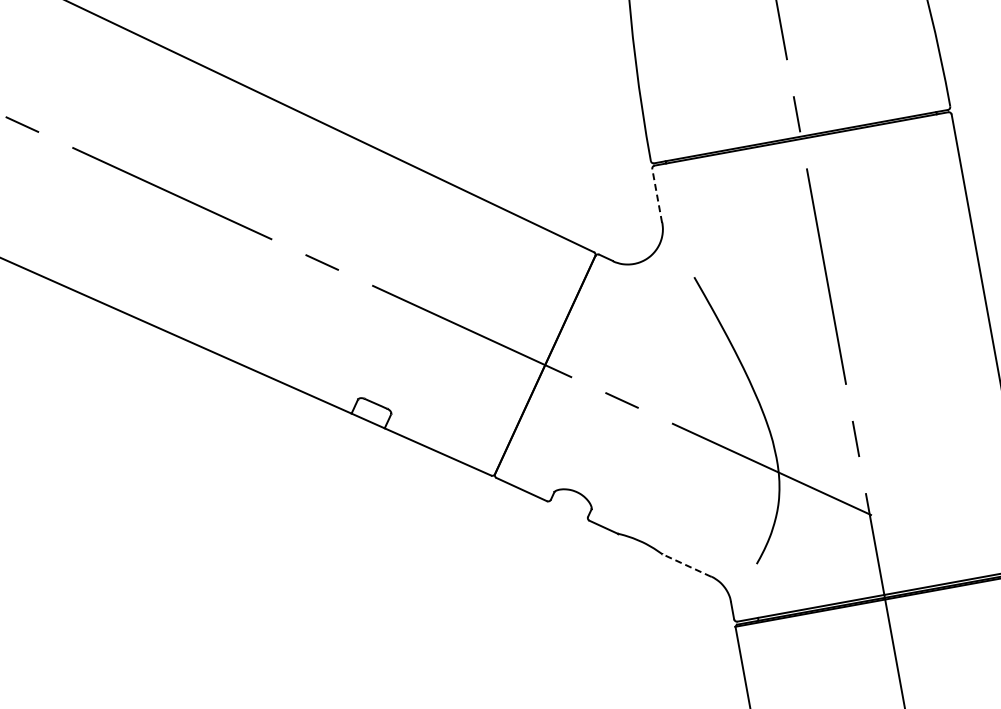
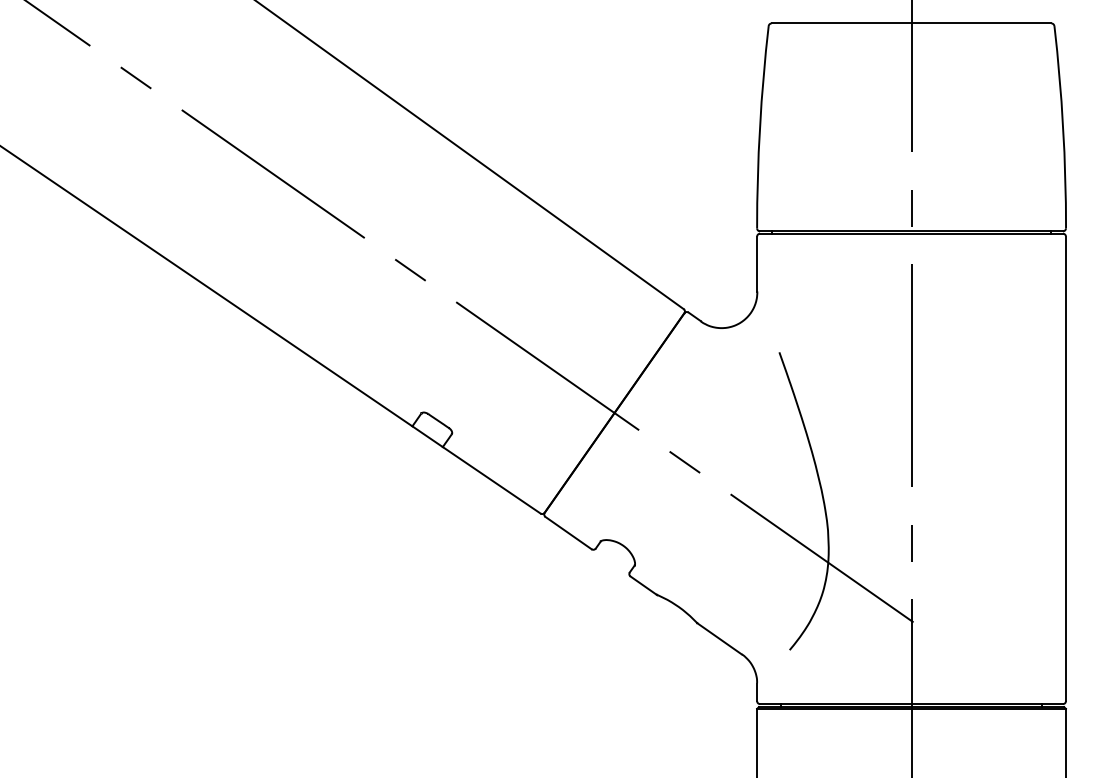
line: (657, 195) -> (757, 264), dashed -> solid
line: (686, 565) -> (719, 638), dashed -> solid

